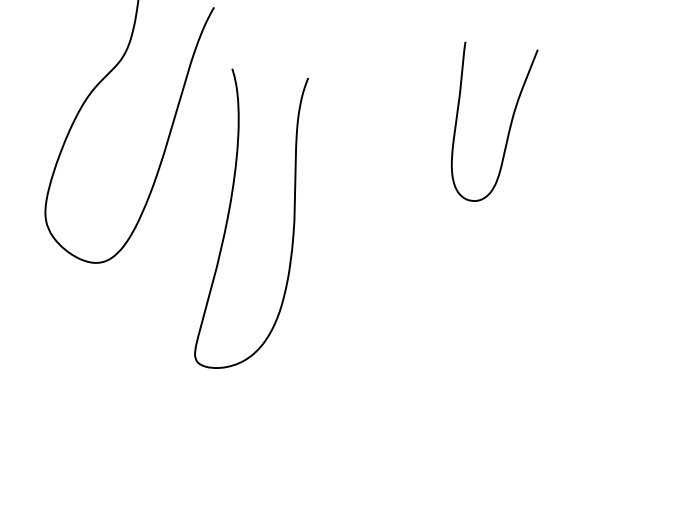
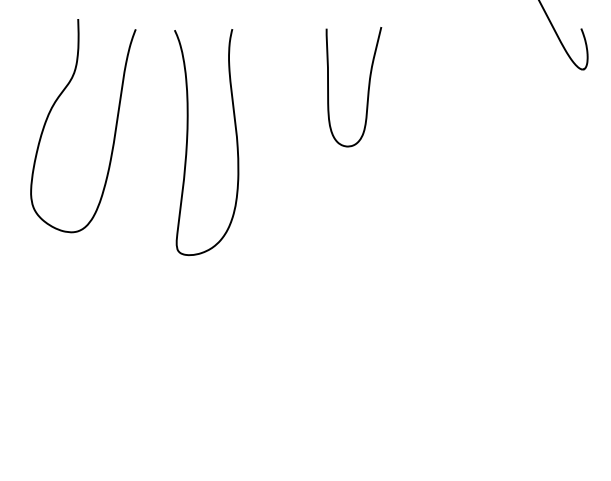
curve: (230, 212) -> (188, 137), moved

